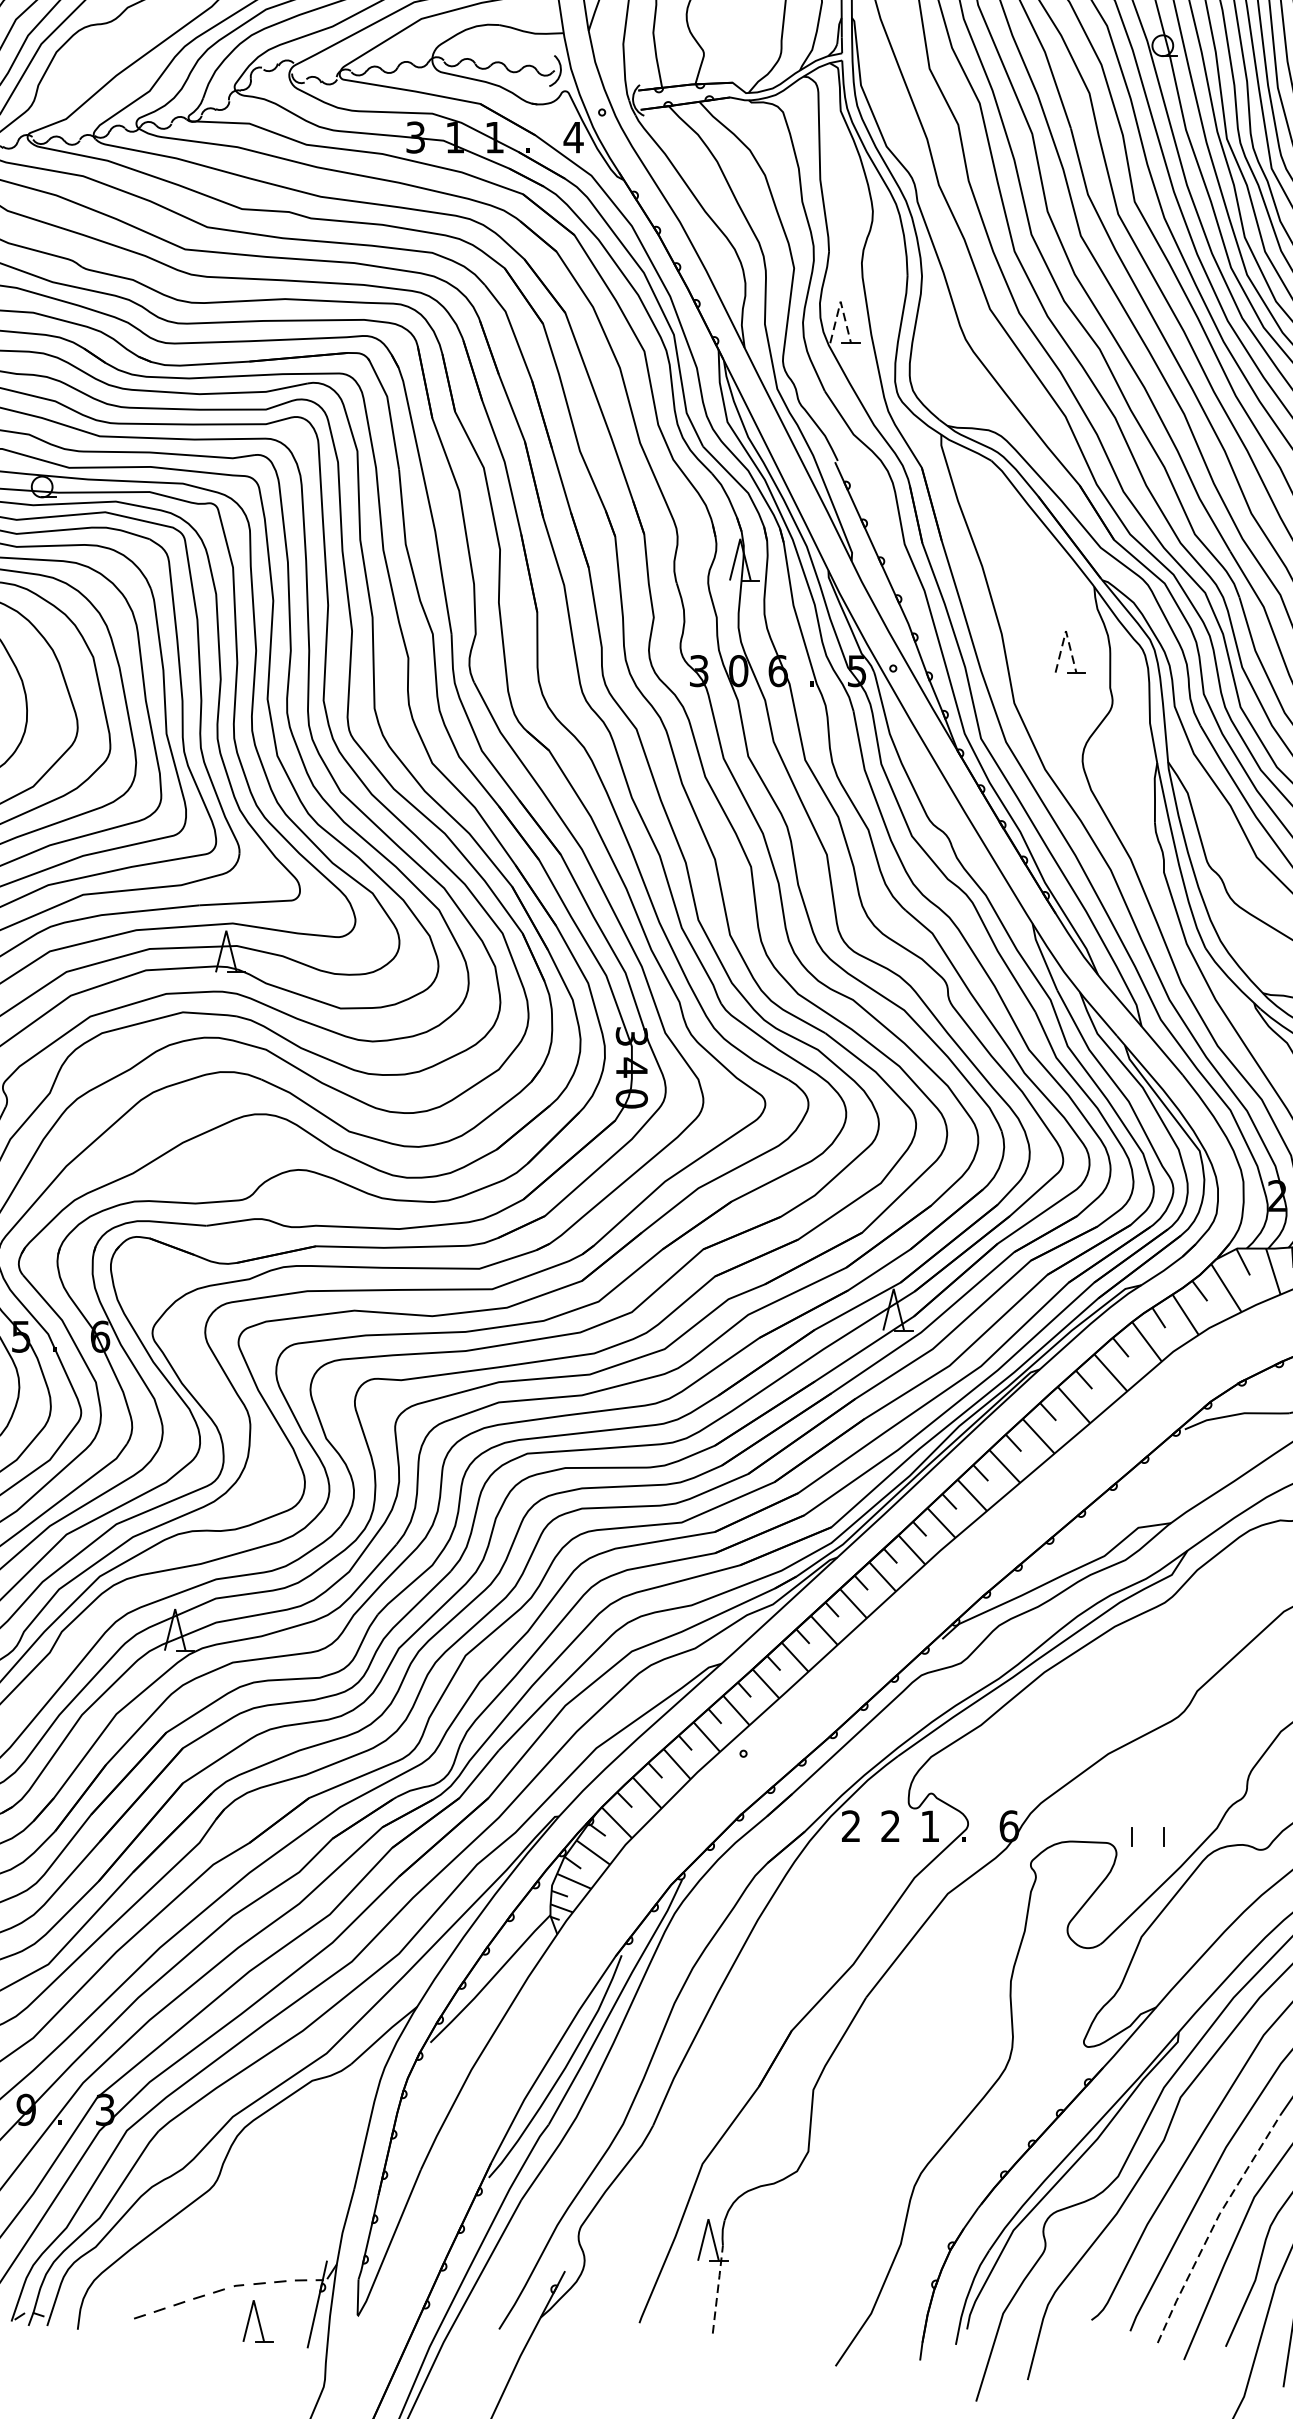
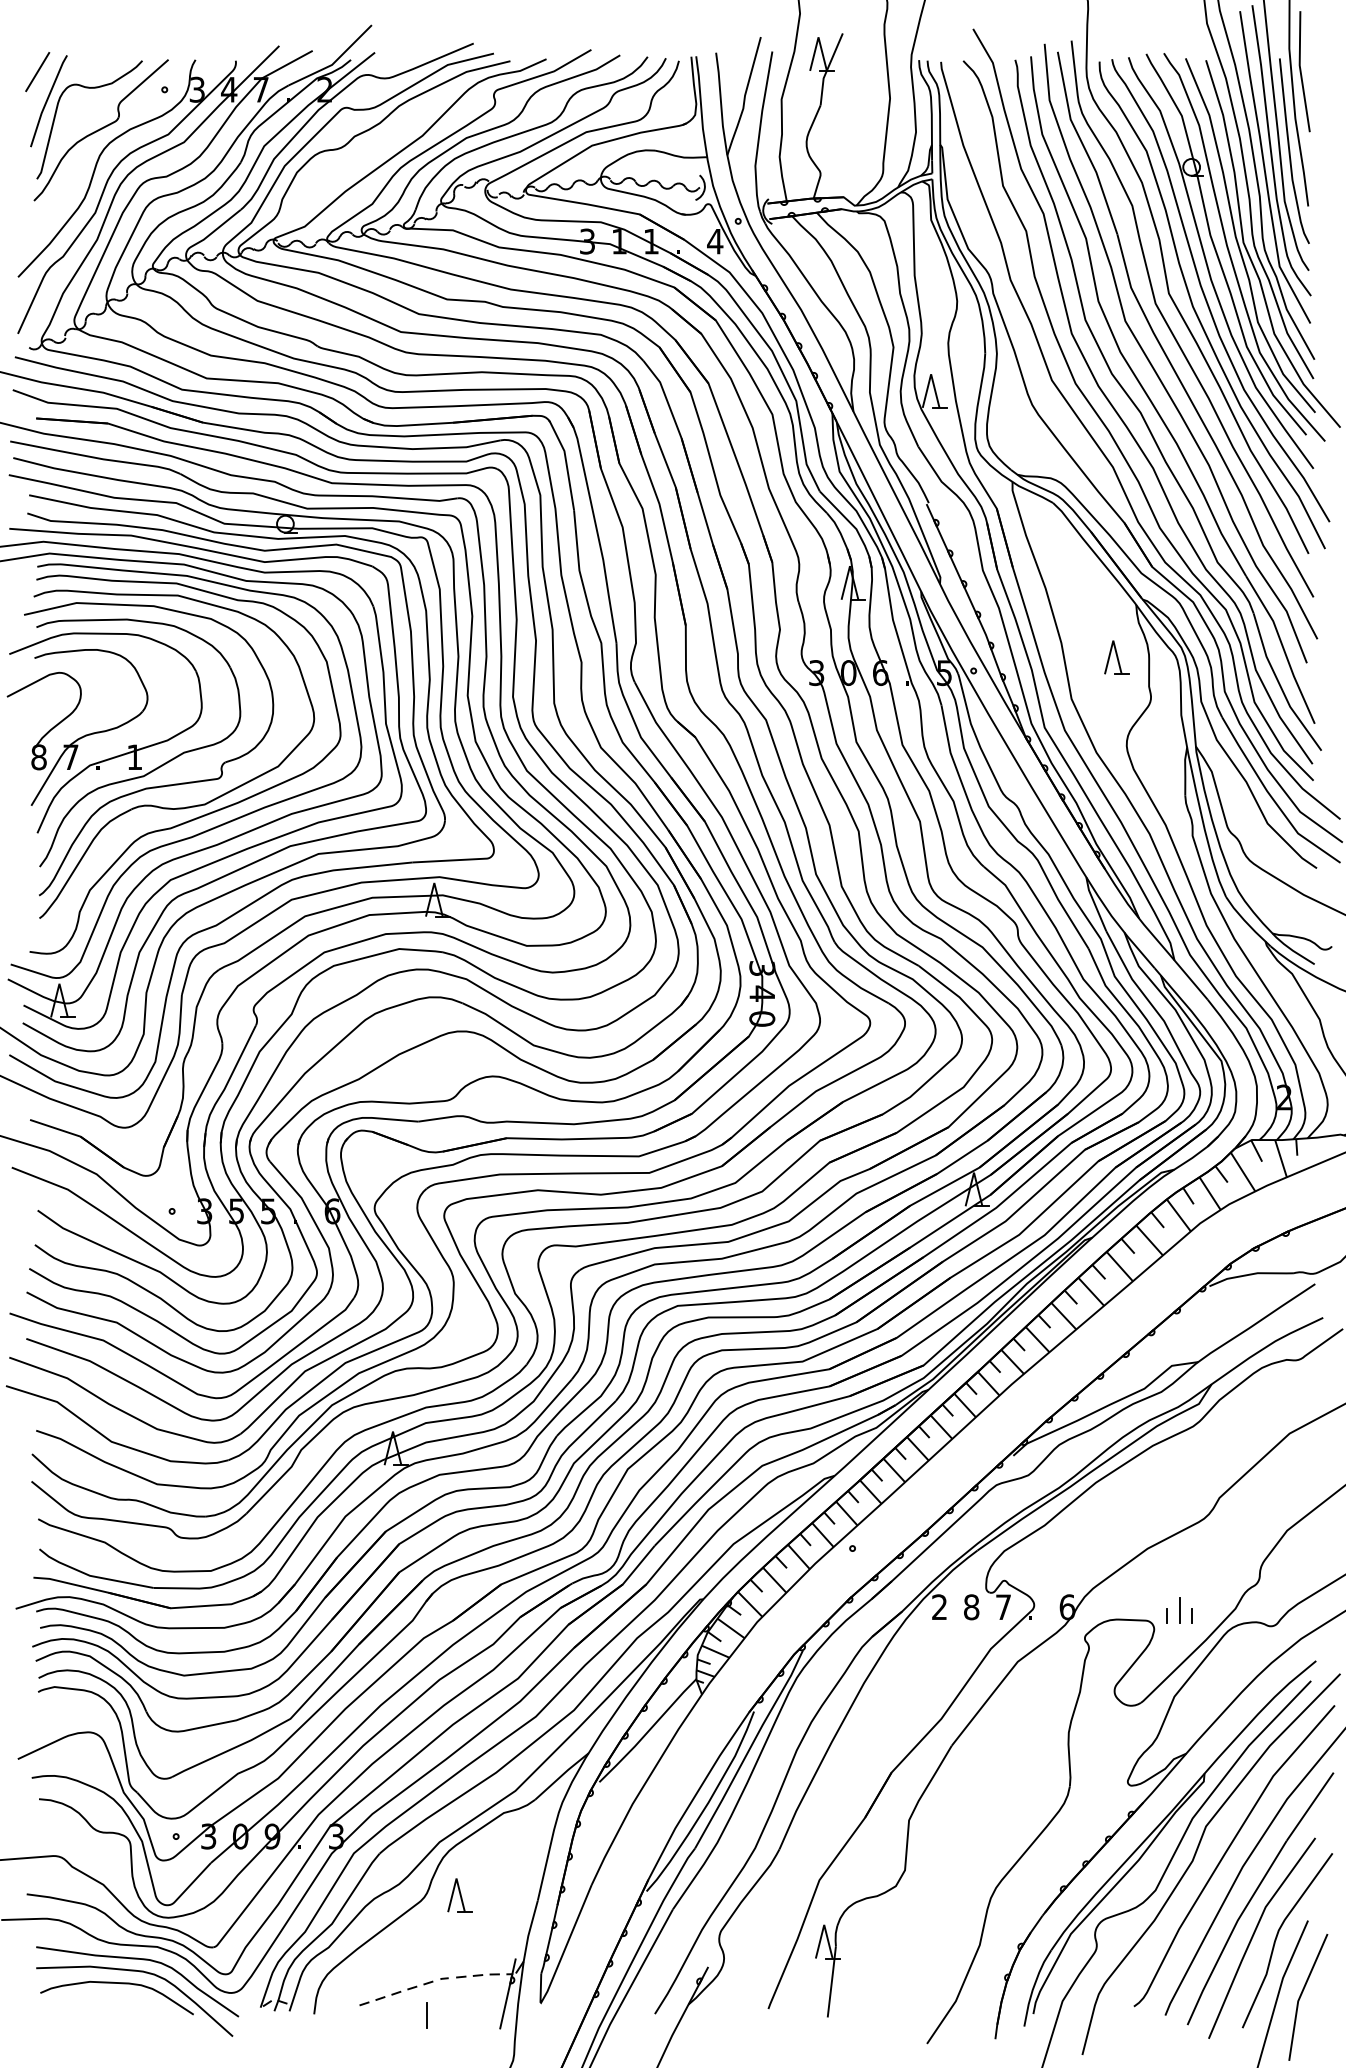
line: (841, 301) -> (931, 374), dashed -> solid
line: (1066, 630) -> (1113, 640), dashed -> solid
text: (930, 1825) -> (1003, 1606), 1 -> 7
text: (890, 1826) -> (971, 1607), 2 -> 8
line: (1147, 1829) -> (1179, 1609), added
line: (1213, 2226) -> (1232, 1930), dashed -> solid
line: (717, 2289) -> (831, 1981), dashed -> solid
part: (257, 2321) -> (459, 1895), moved
line: (217, 2331) -> (427, 2015), added

